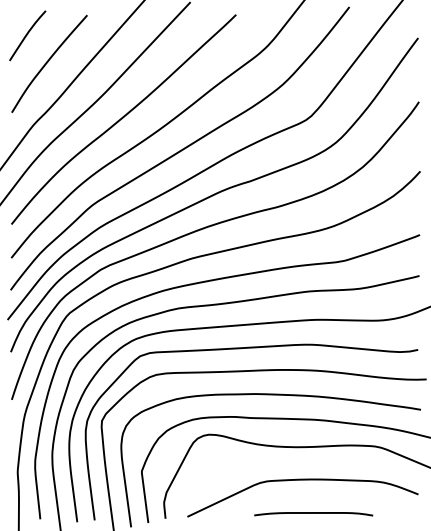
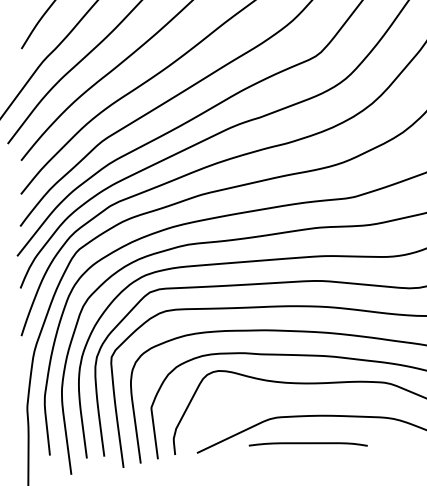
curve: (313, 513) -> (308, 443), moved

